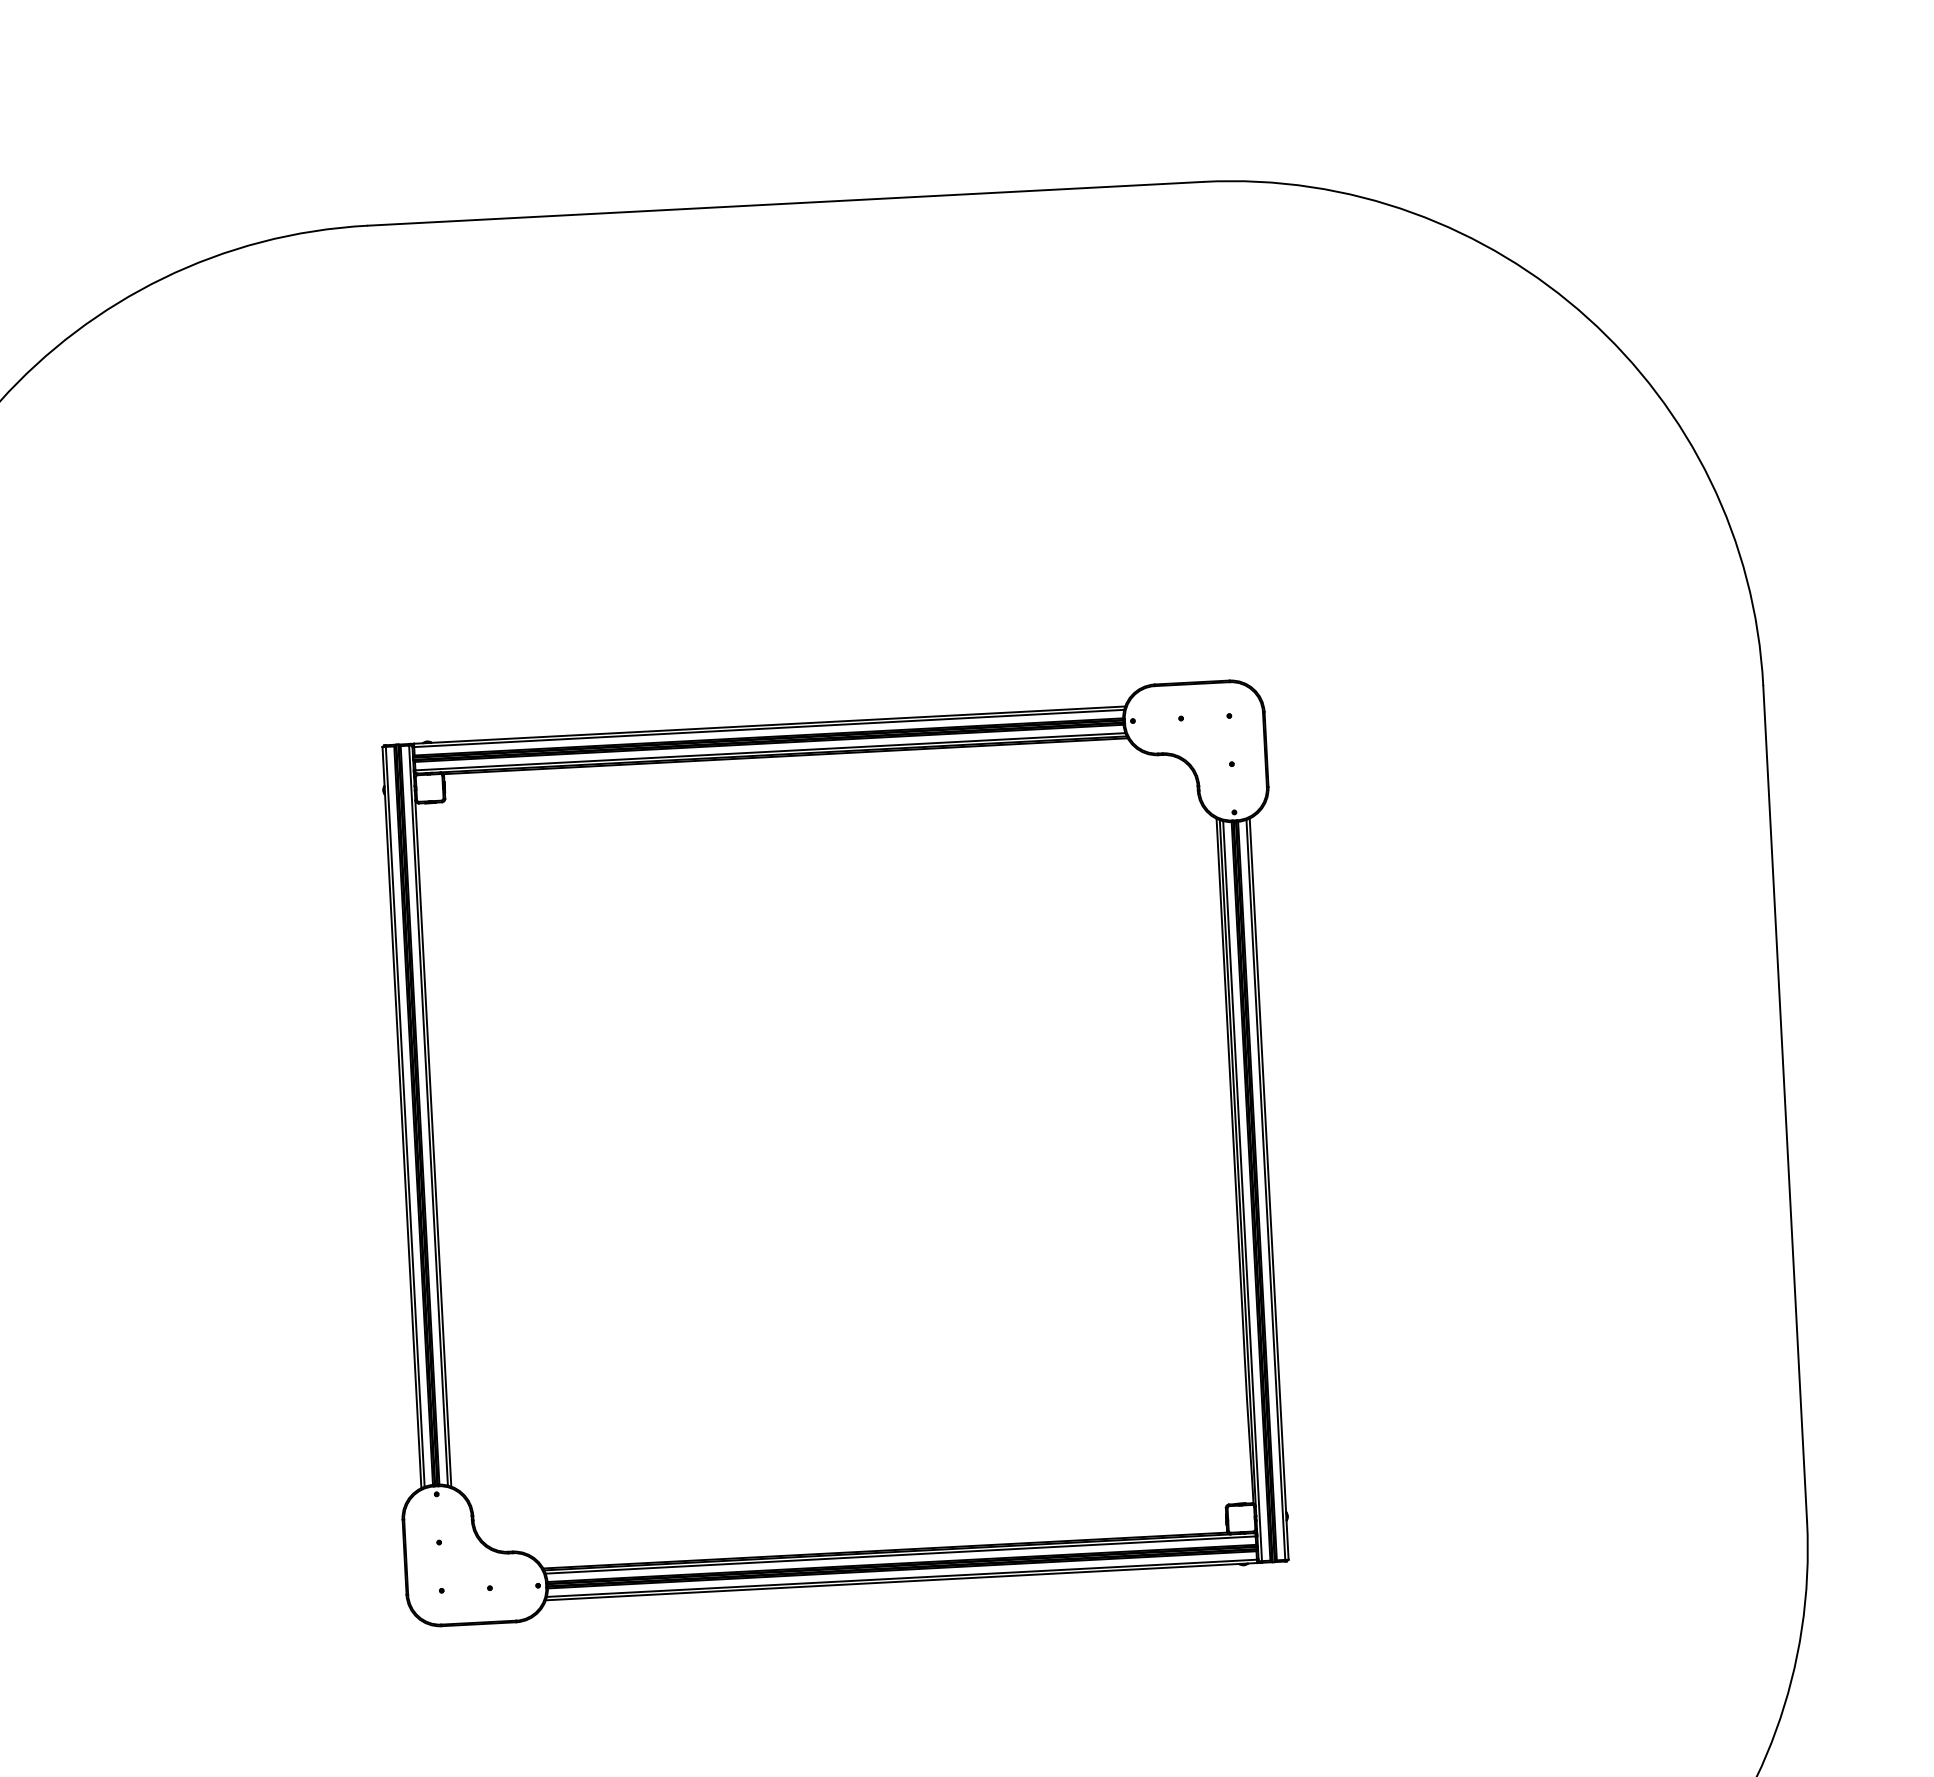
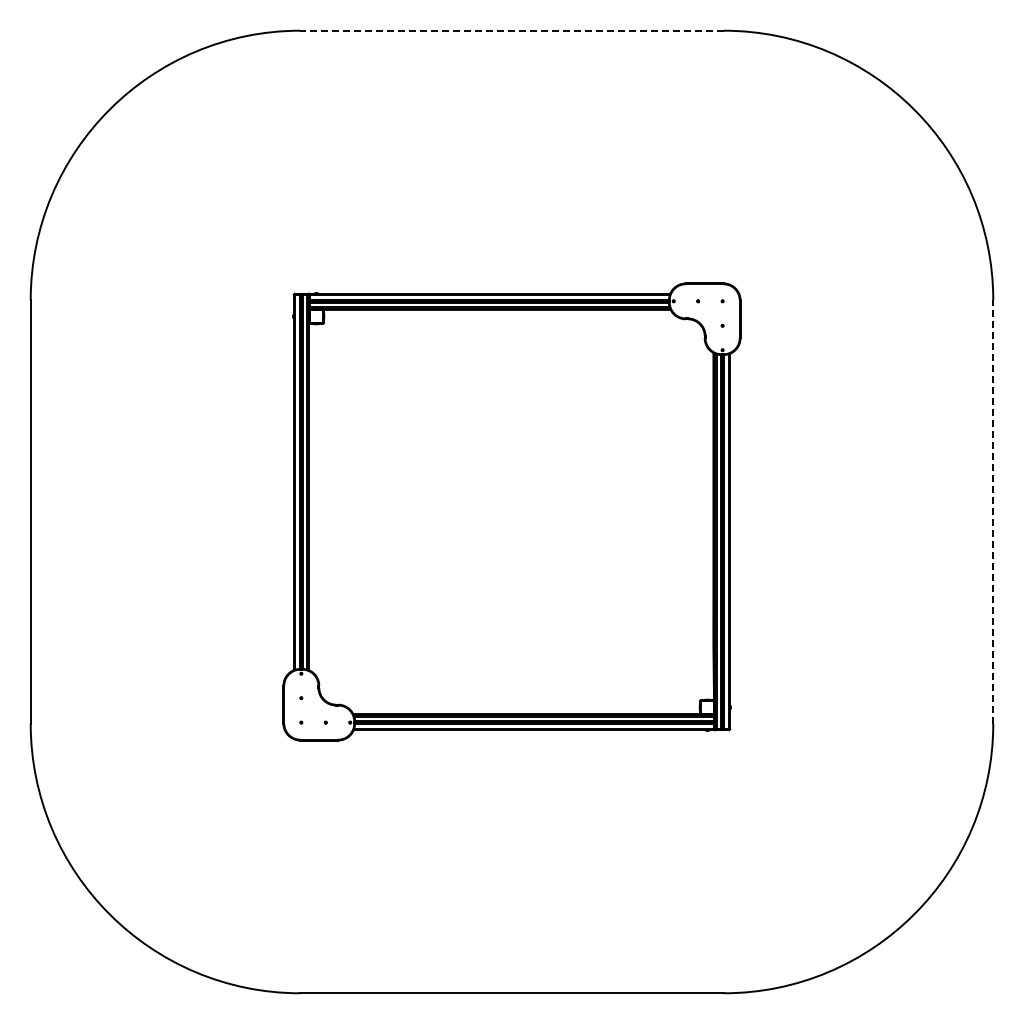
line: (784, 203) -> (511, 30), solid -> dashed
line: (1785, 1104) -> (993, 512), solid -> dashed

